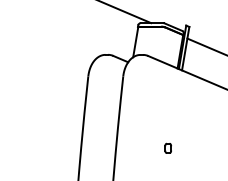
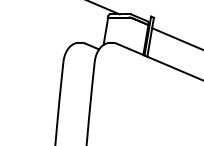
part: (167, 147) -> (134, 125), removed

